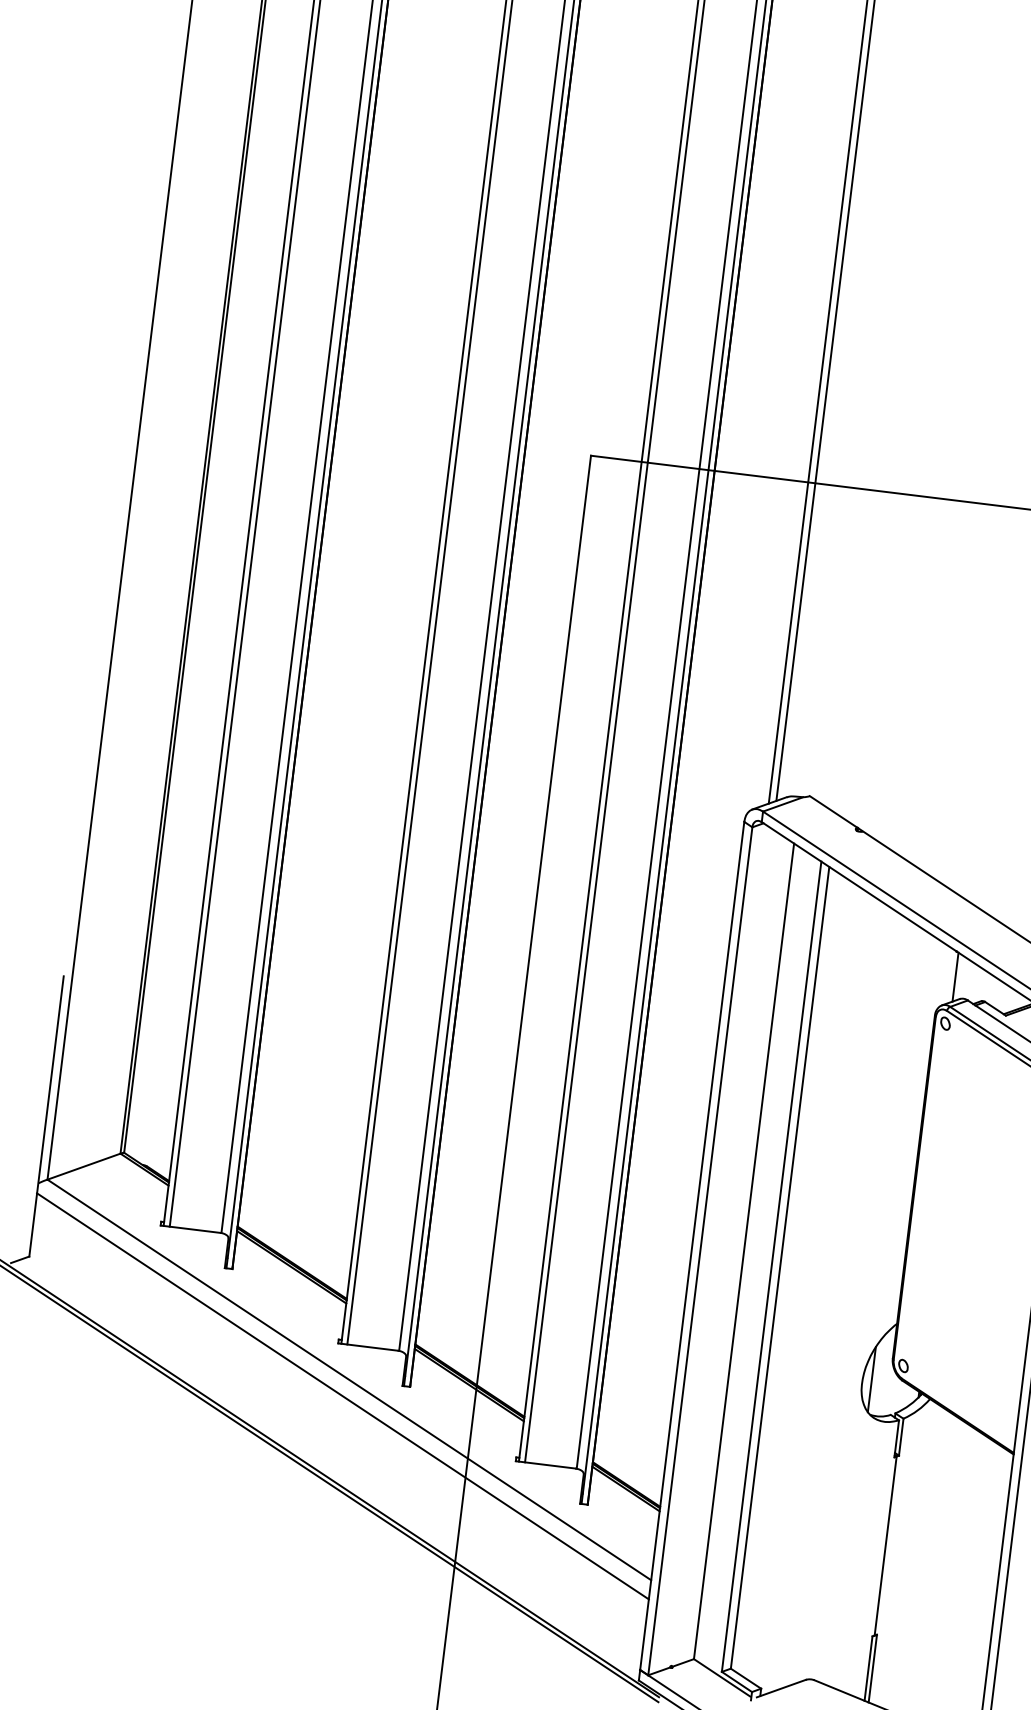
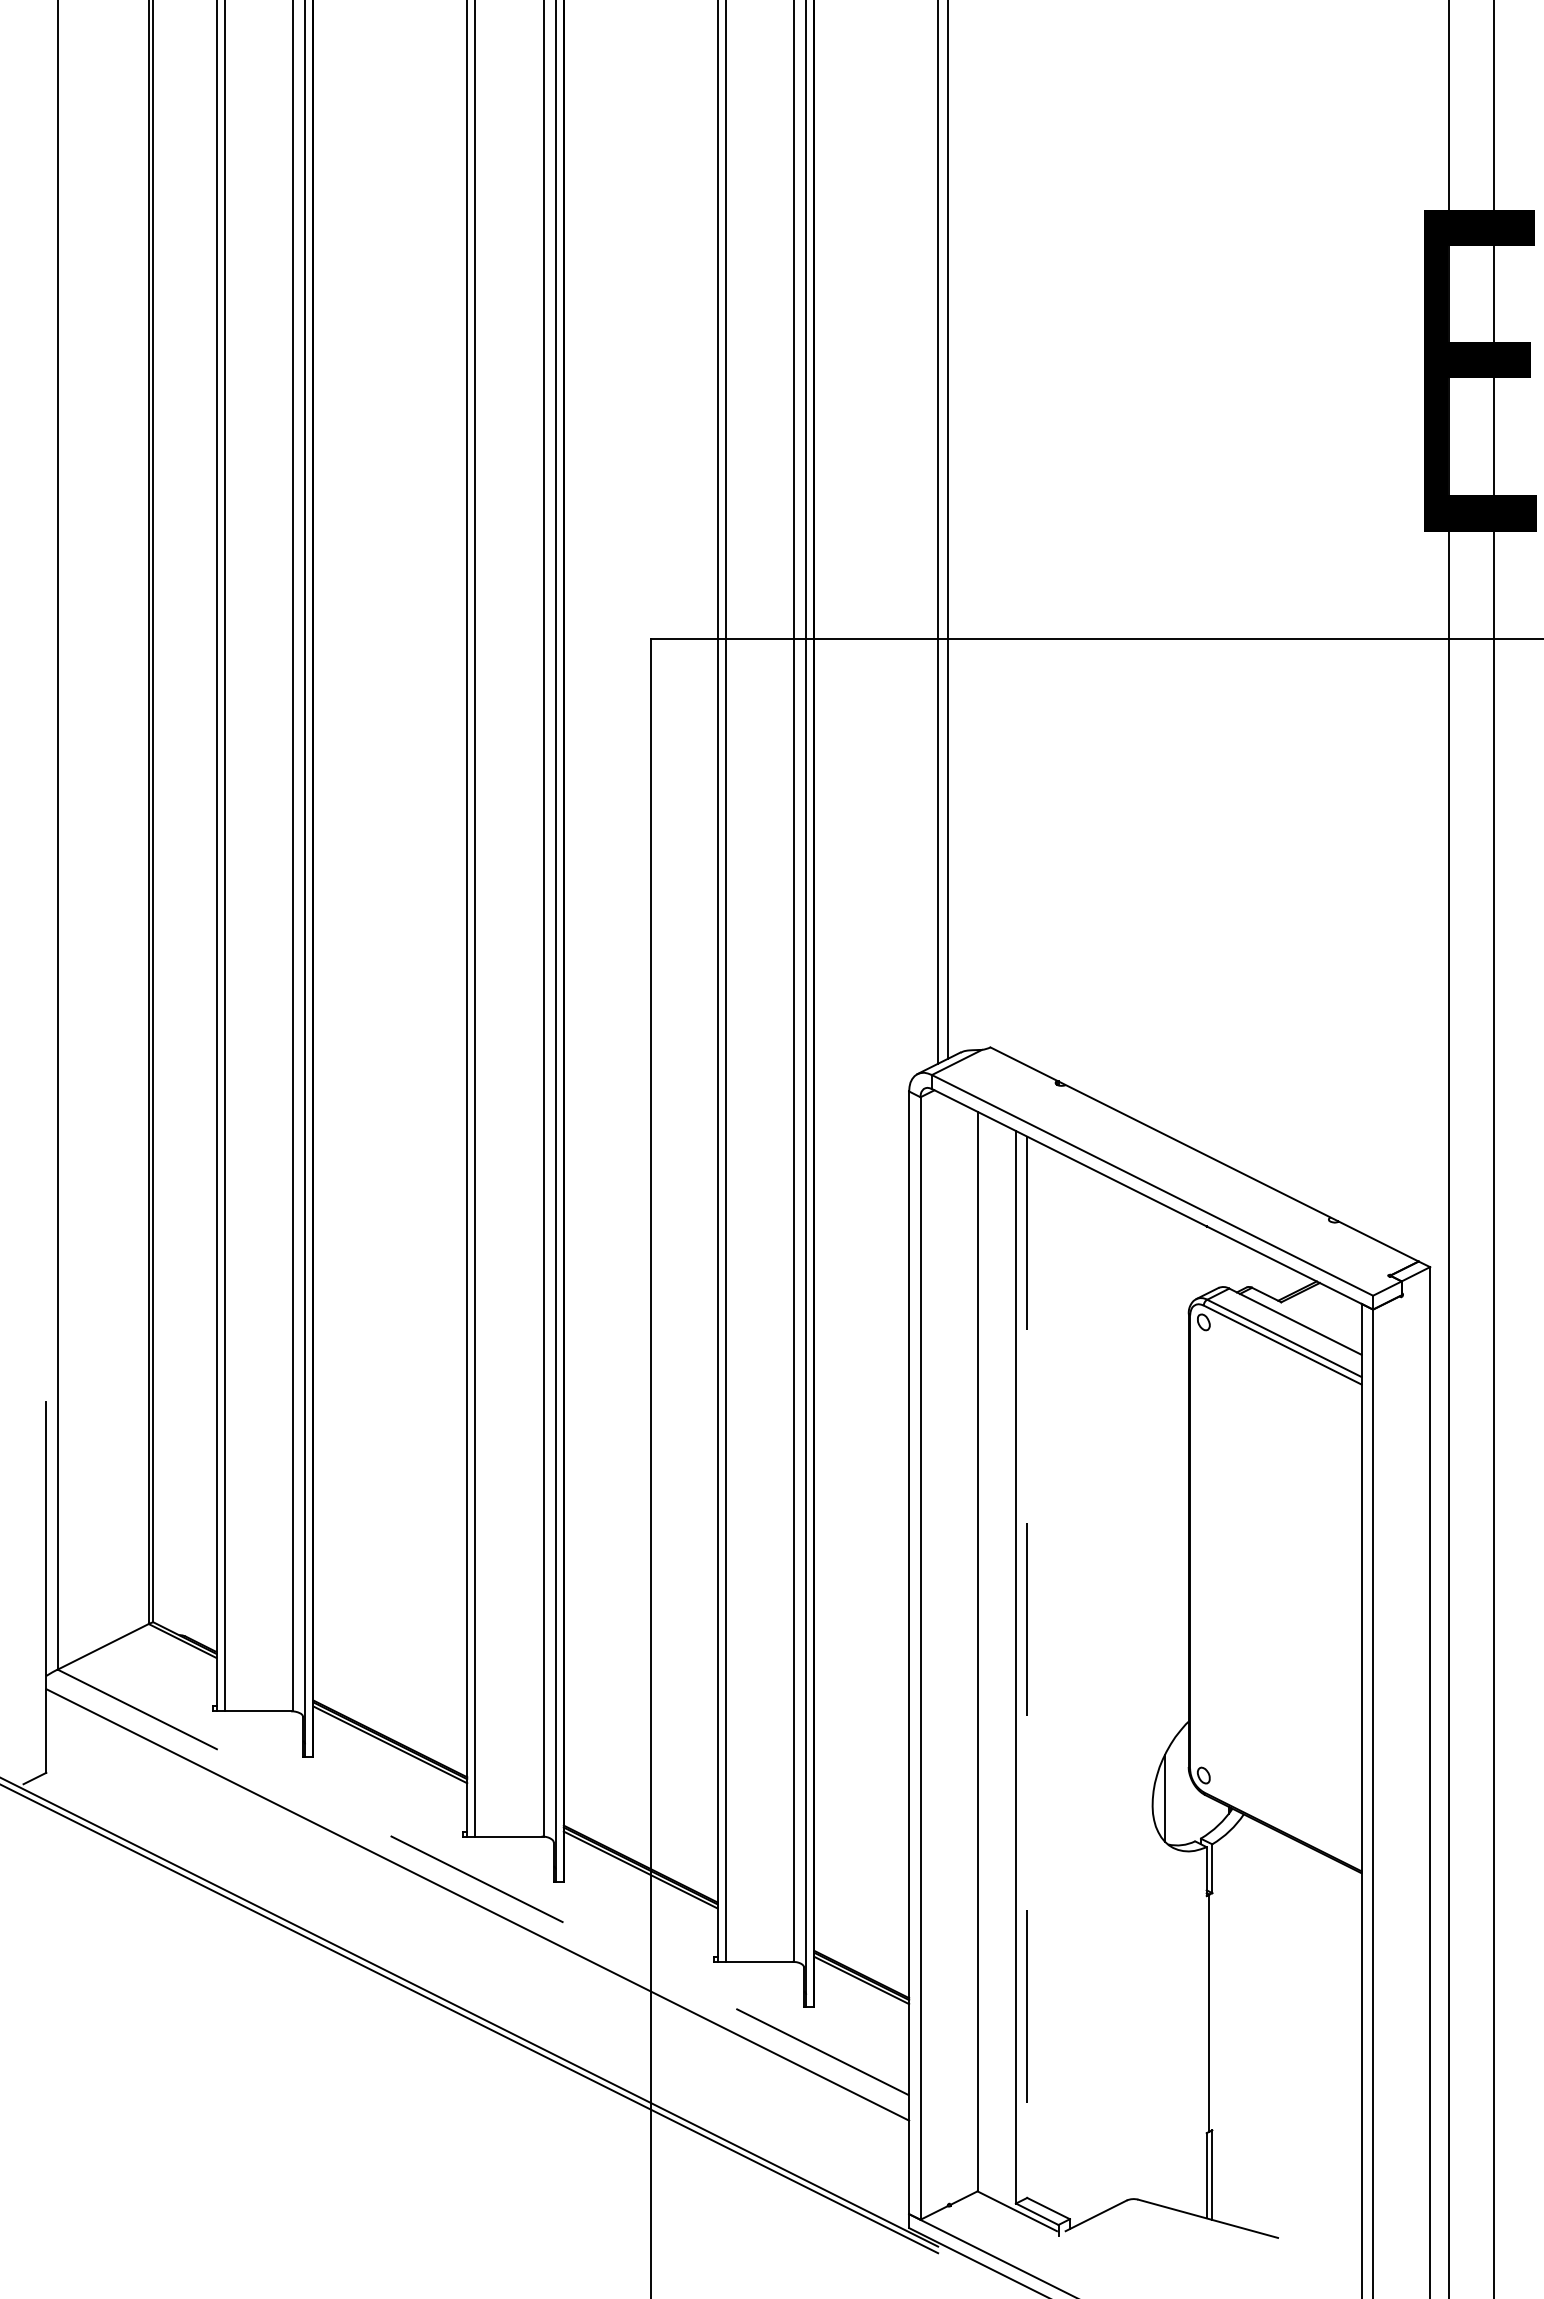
line: (955, 976) -> (1209, 1259), removed
line: (780, 1268) -> (1027, 1667), solid -> dashed
line: (349, 1379) -> (483, 1882), solid -> dashed

